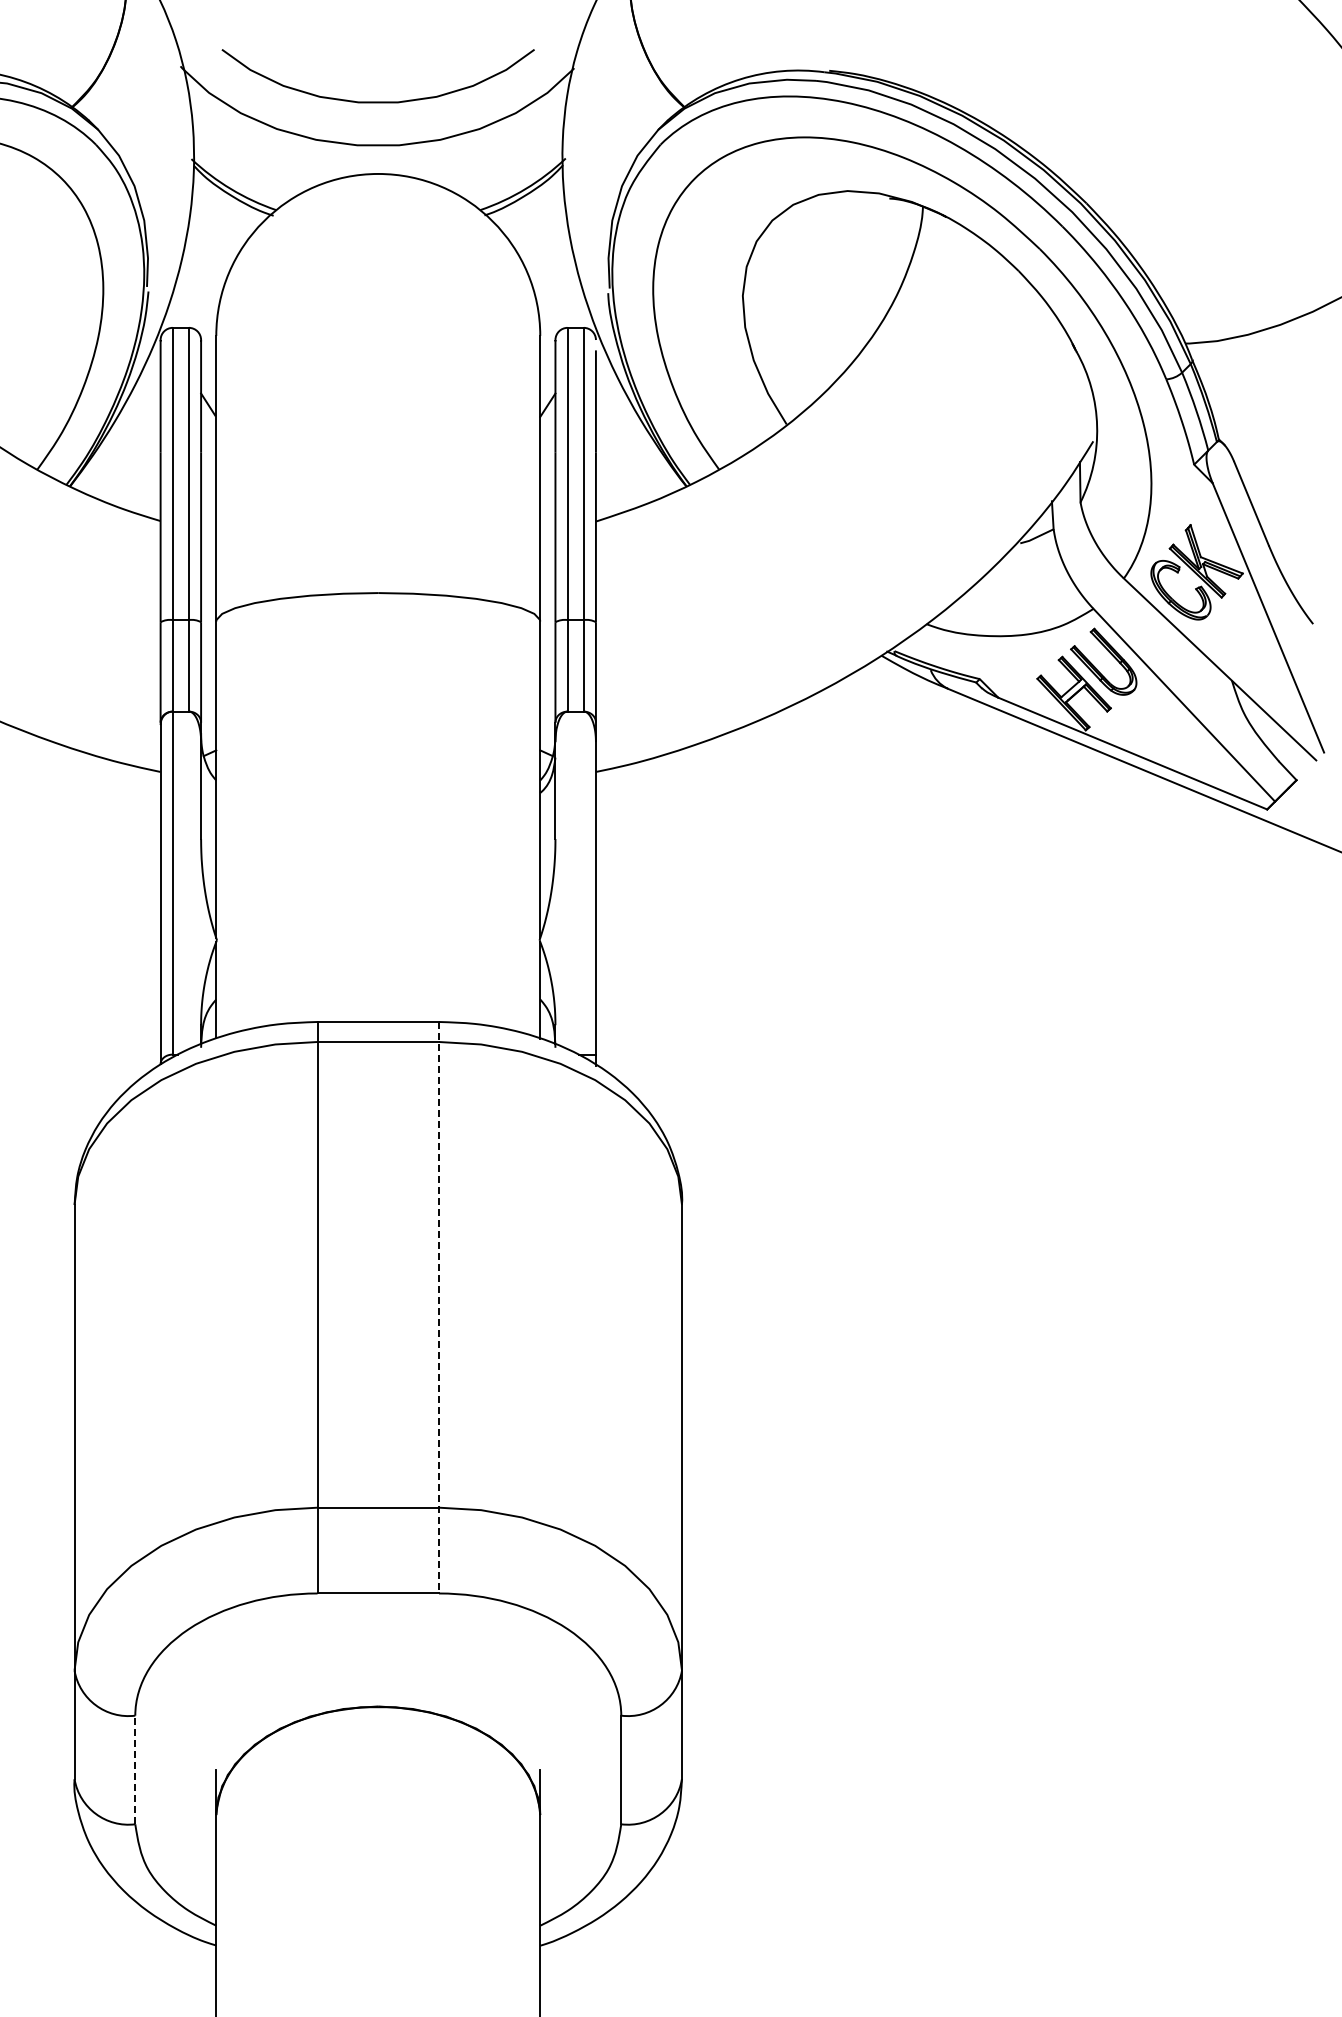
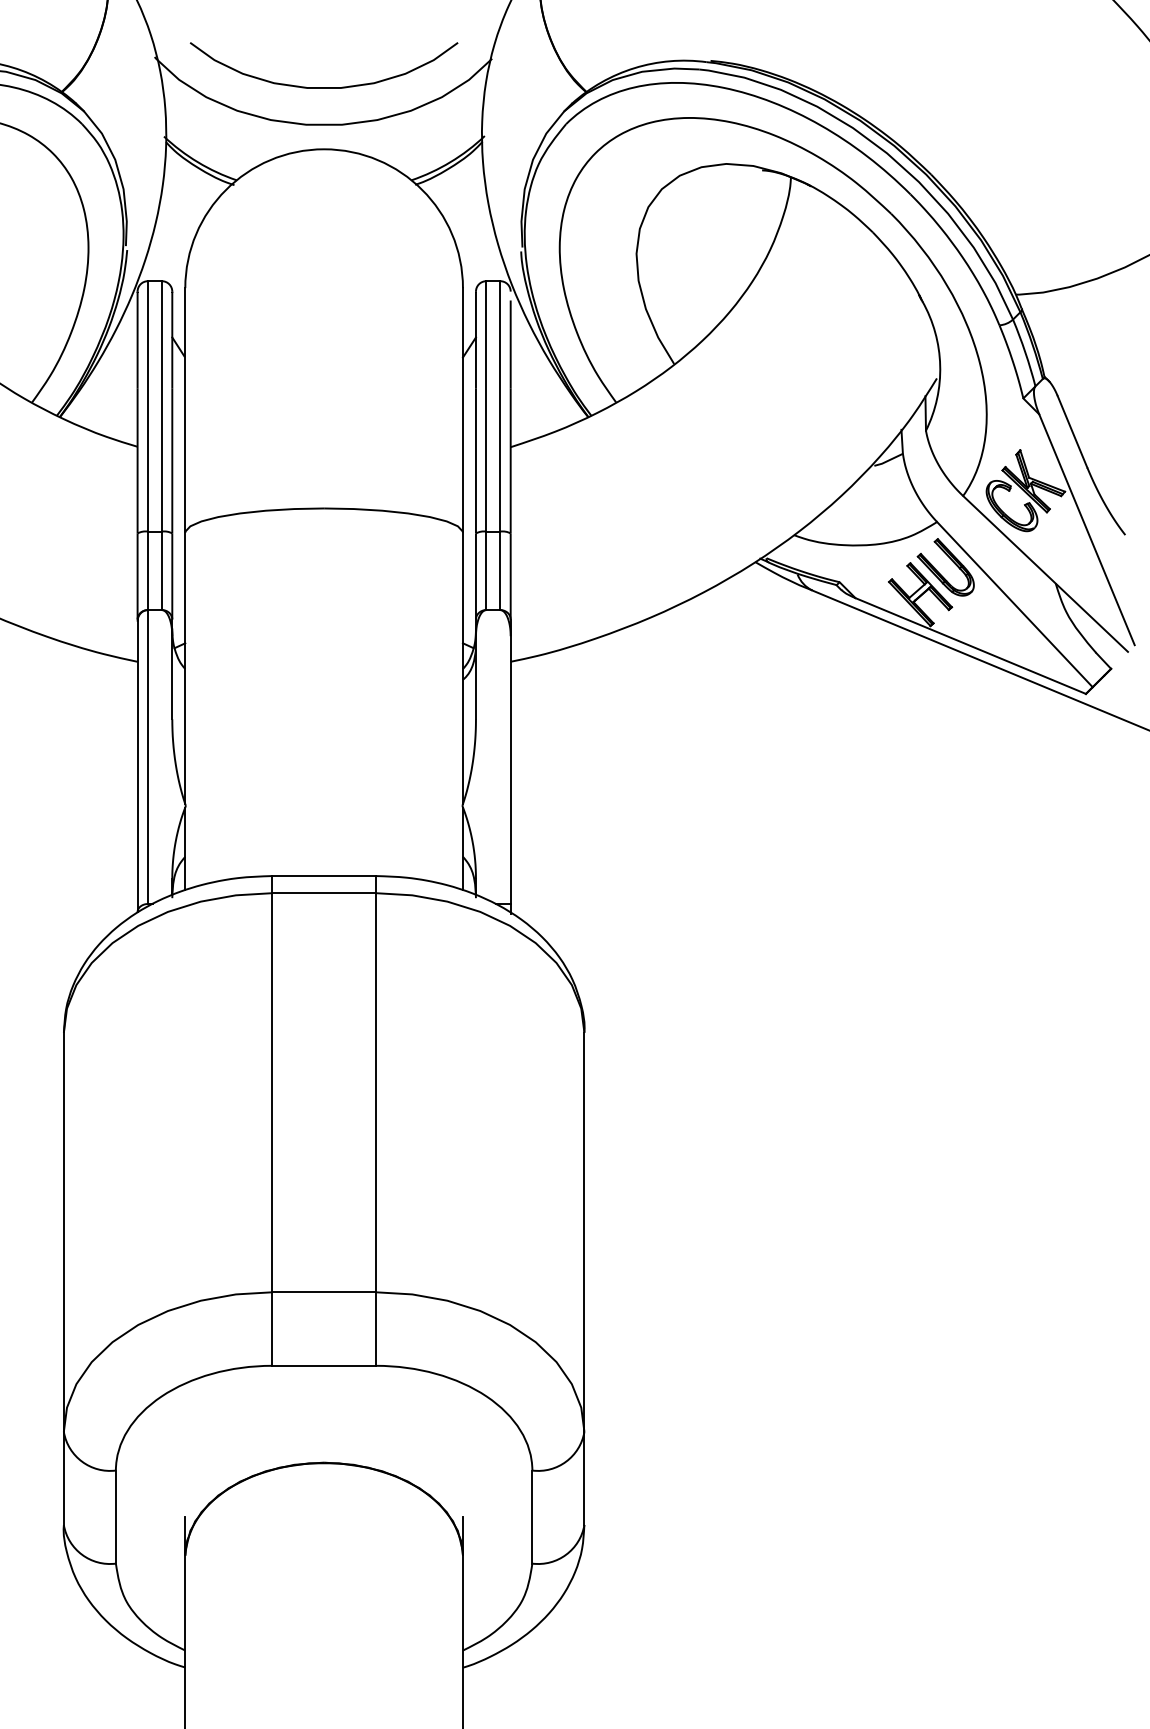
line: (439, 1307) -> (376, 1120), dashed -> solid
line: (135, 1769) -> (116, 1516), dashed -> solid

